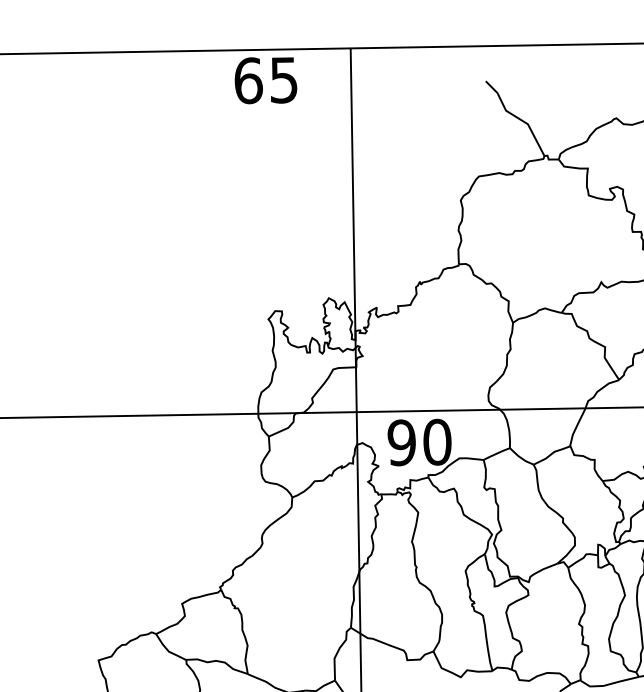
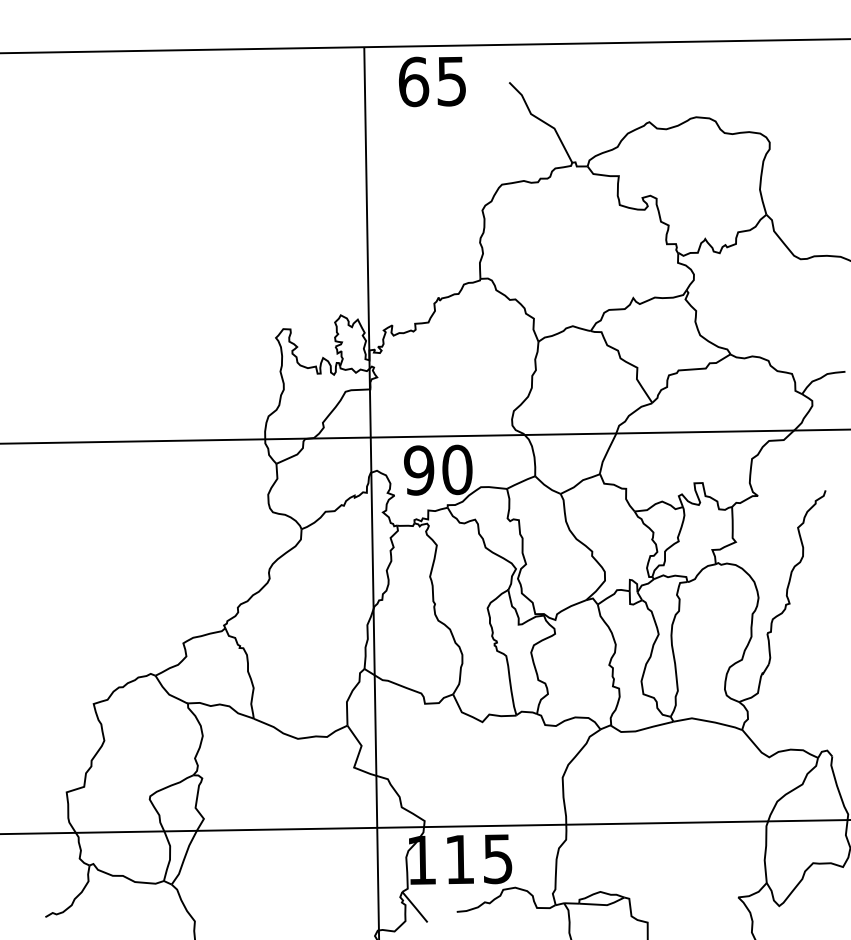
text: (266, 80) -> (432, 81), moved

